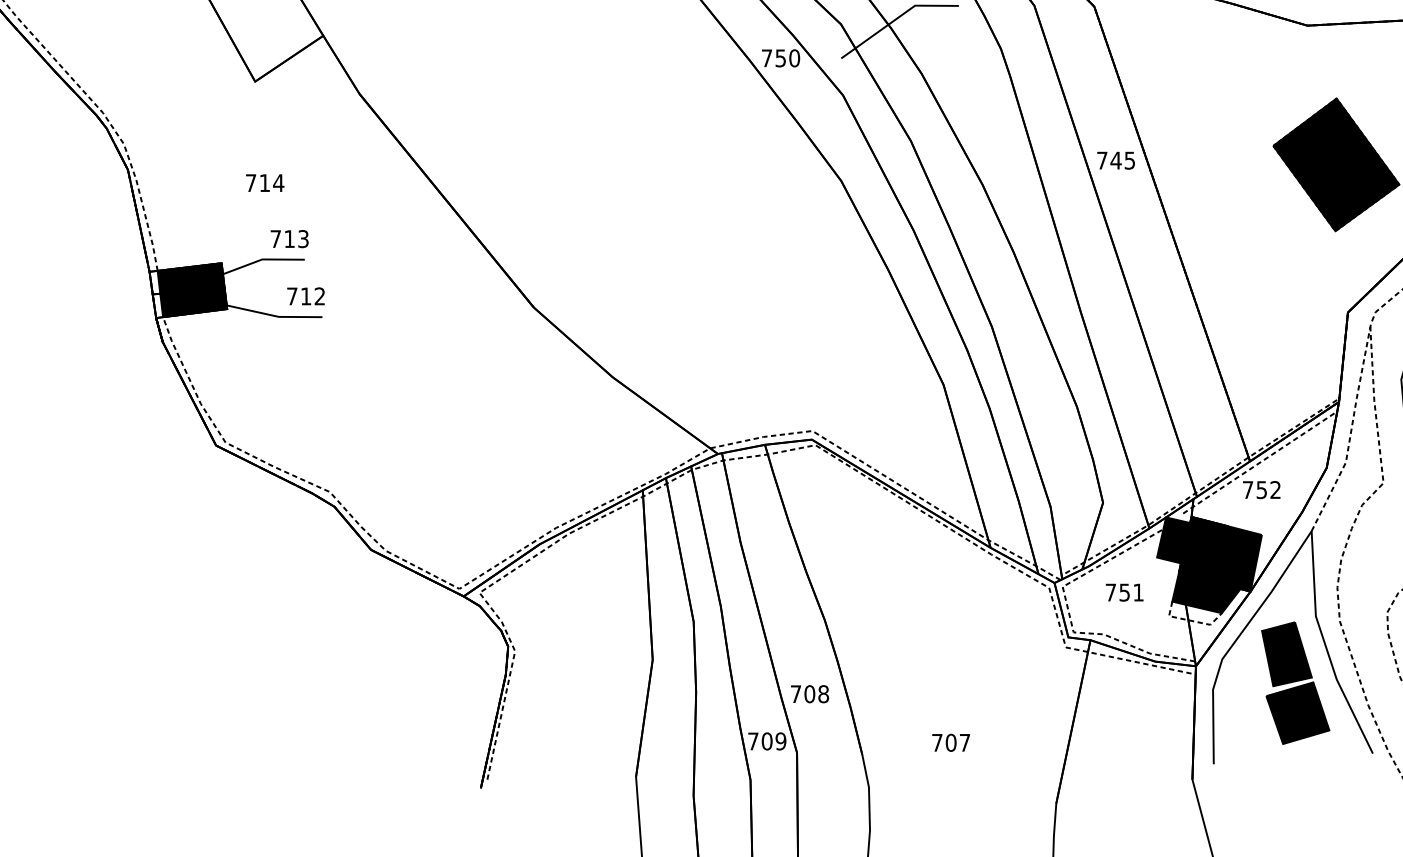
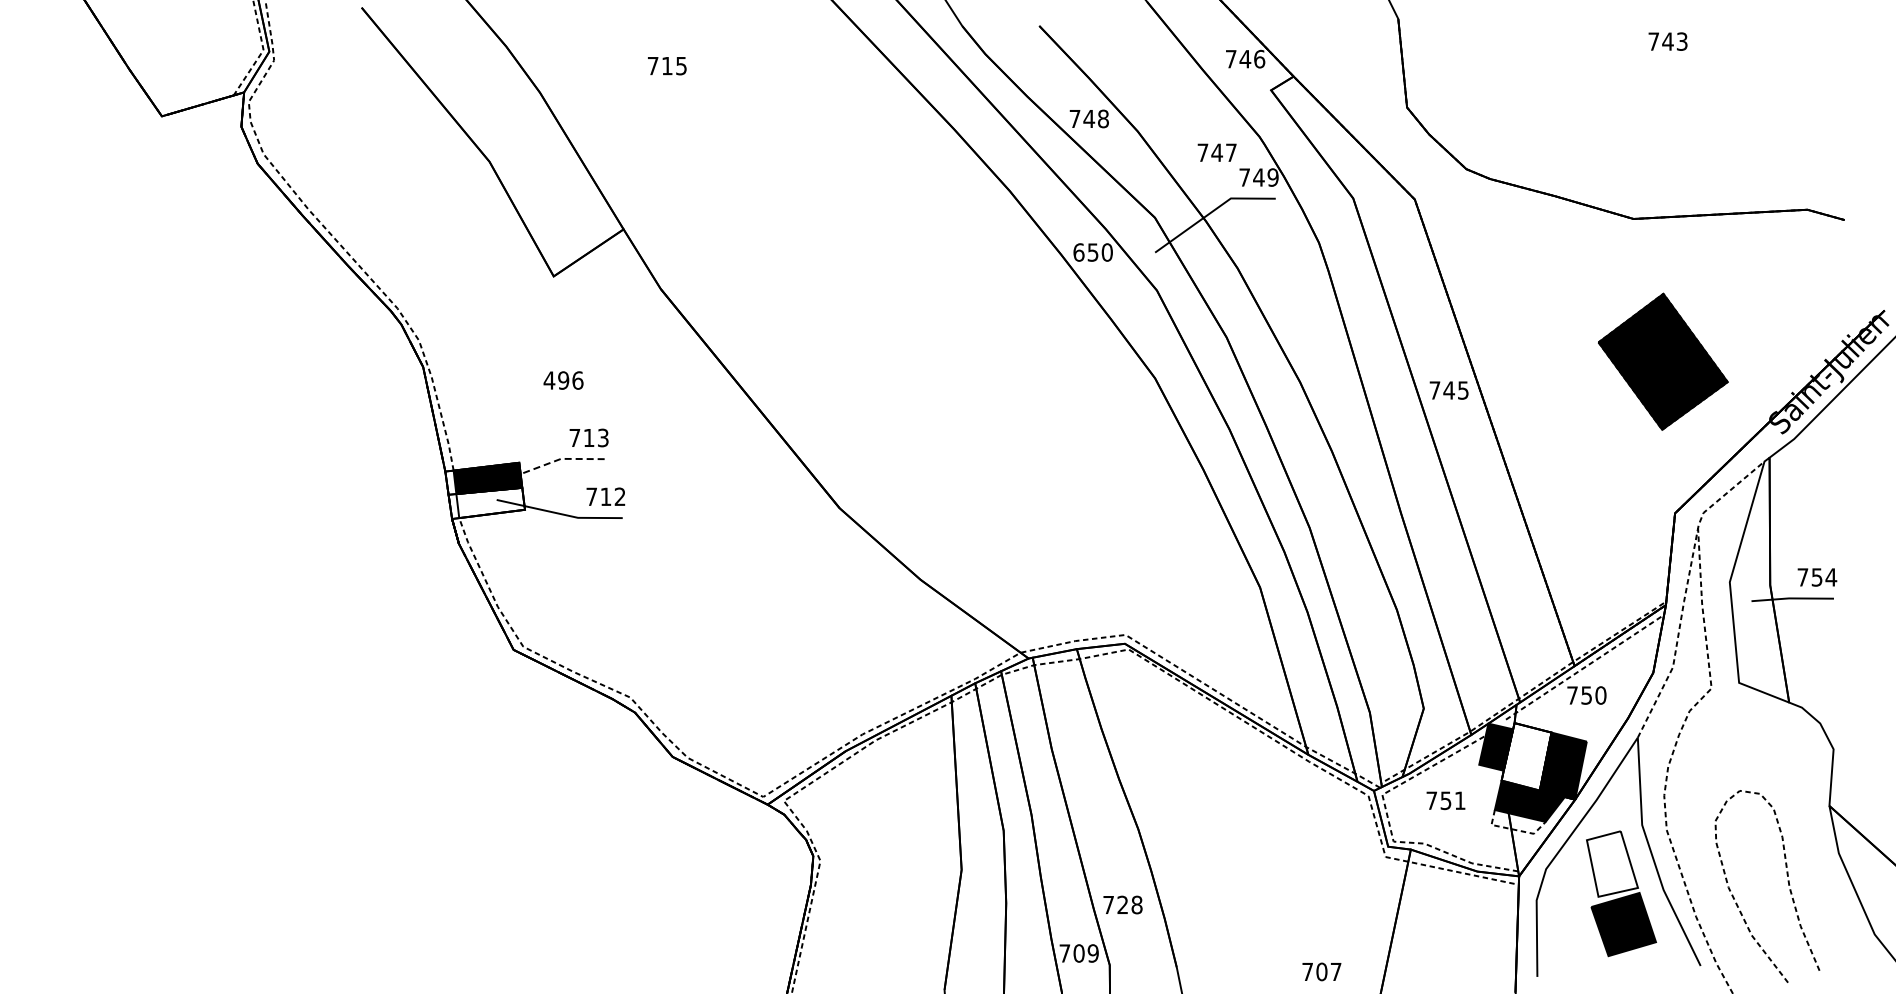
text: (766, 58) -> (1078, 252), 750 -> 650
text: (1115, 160) -> (1448, 390), moved
text: (264, 183) -> (563, 380), 714 -> 496
line: (258, 261) -> (557, 460), solid -> dashed
fill: (193, 301) -> (490, 502), removed
text: (1275, 490) -> (1600, 695), 752 -> 750
fill: (1203, 549) -> (1526, 756), removed
fill: (1286, 653) -> (1612, 863), removed
text: (809, 693) -> (1122, 904), 708 -> 728
text: (950, 742) -> (1321, 971), moved

